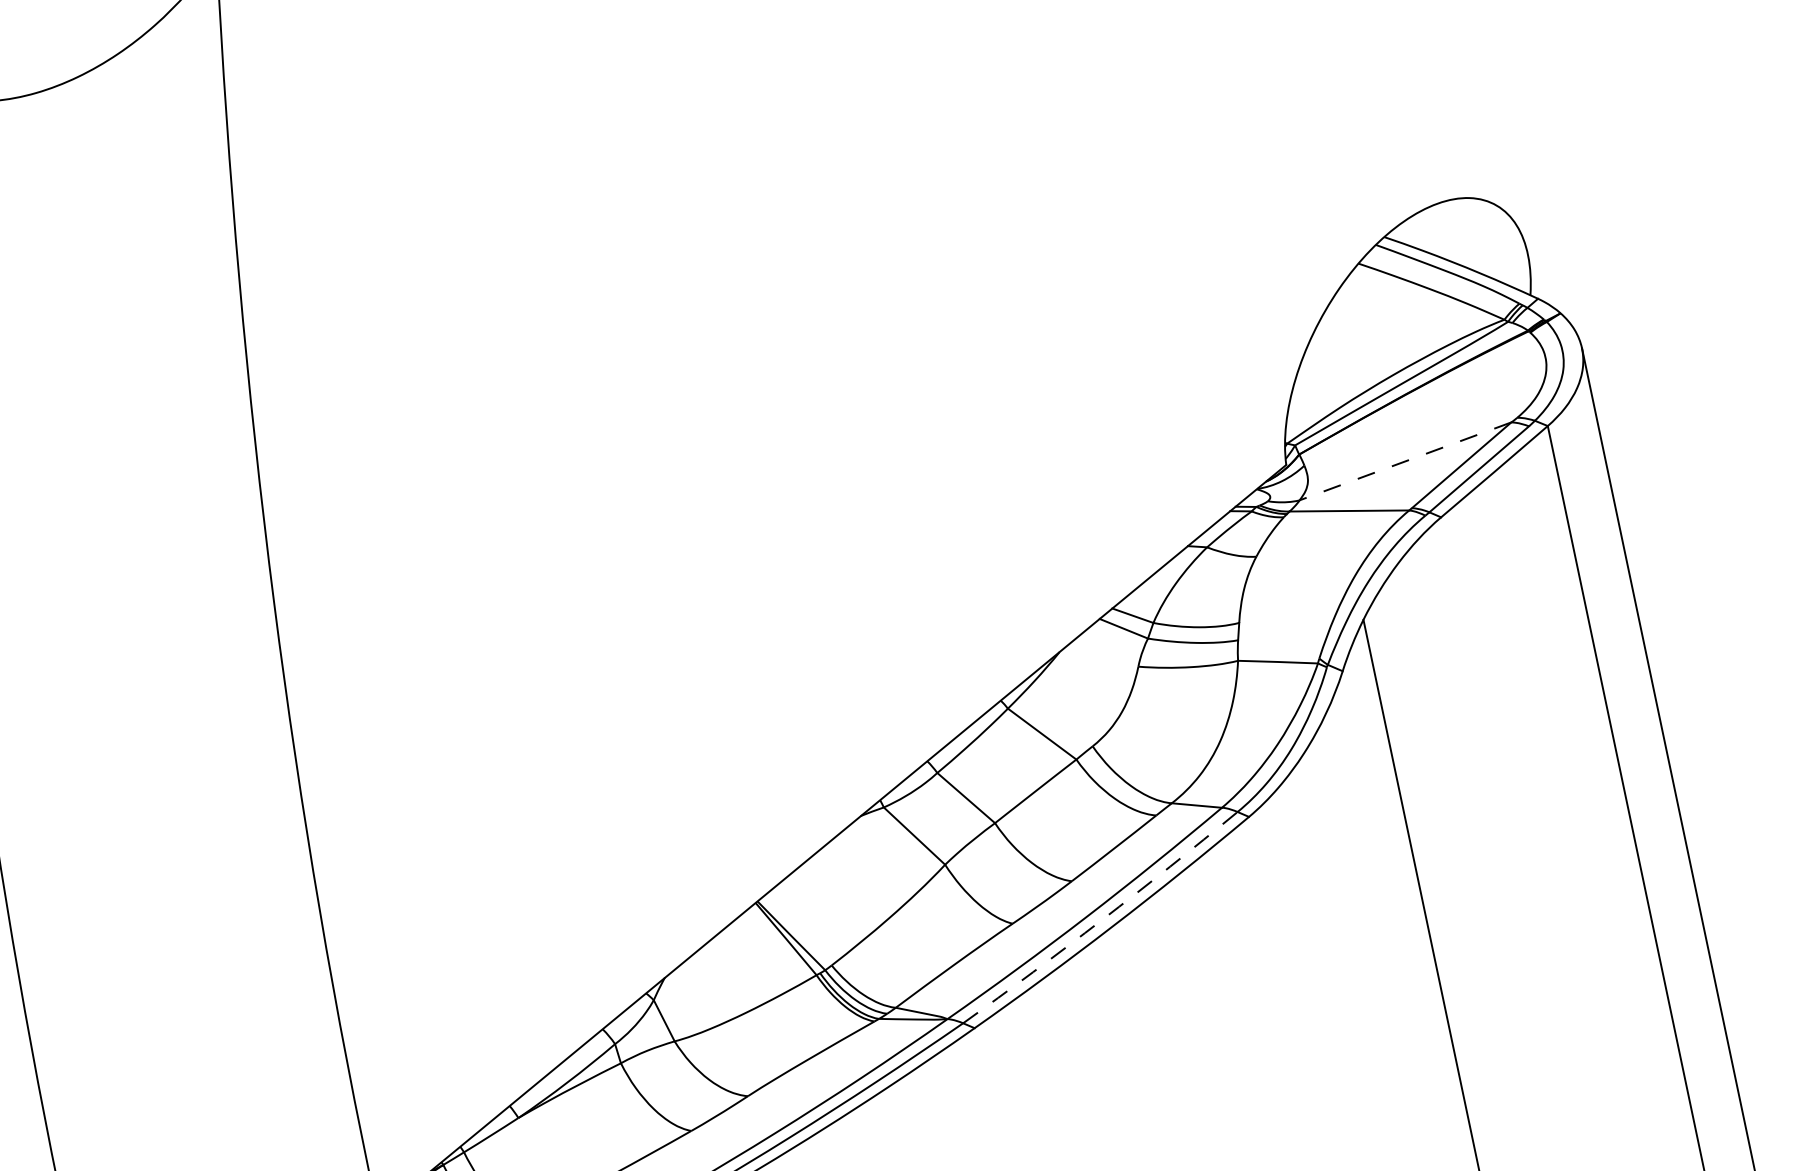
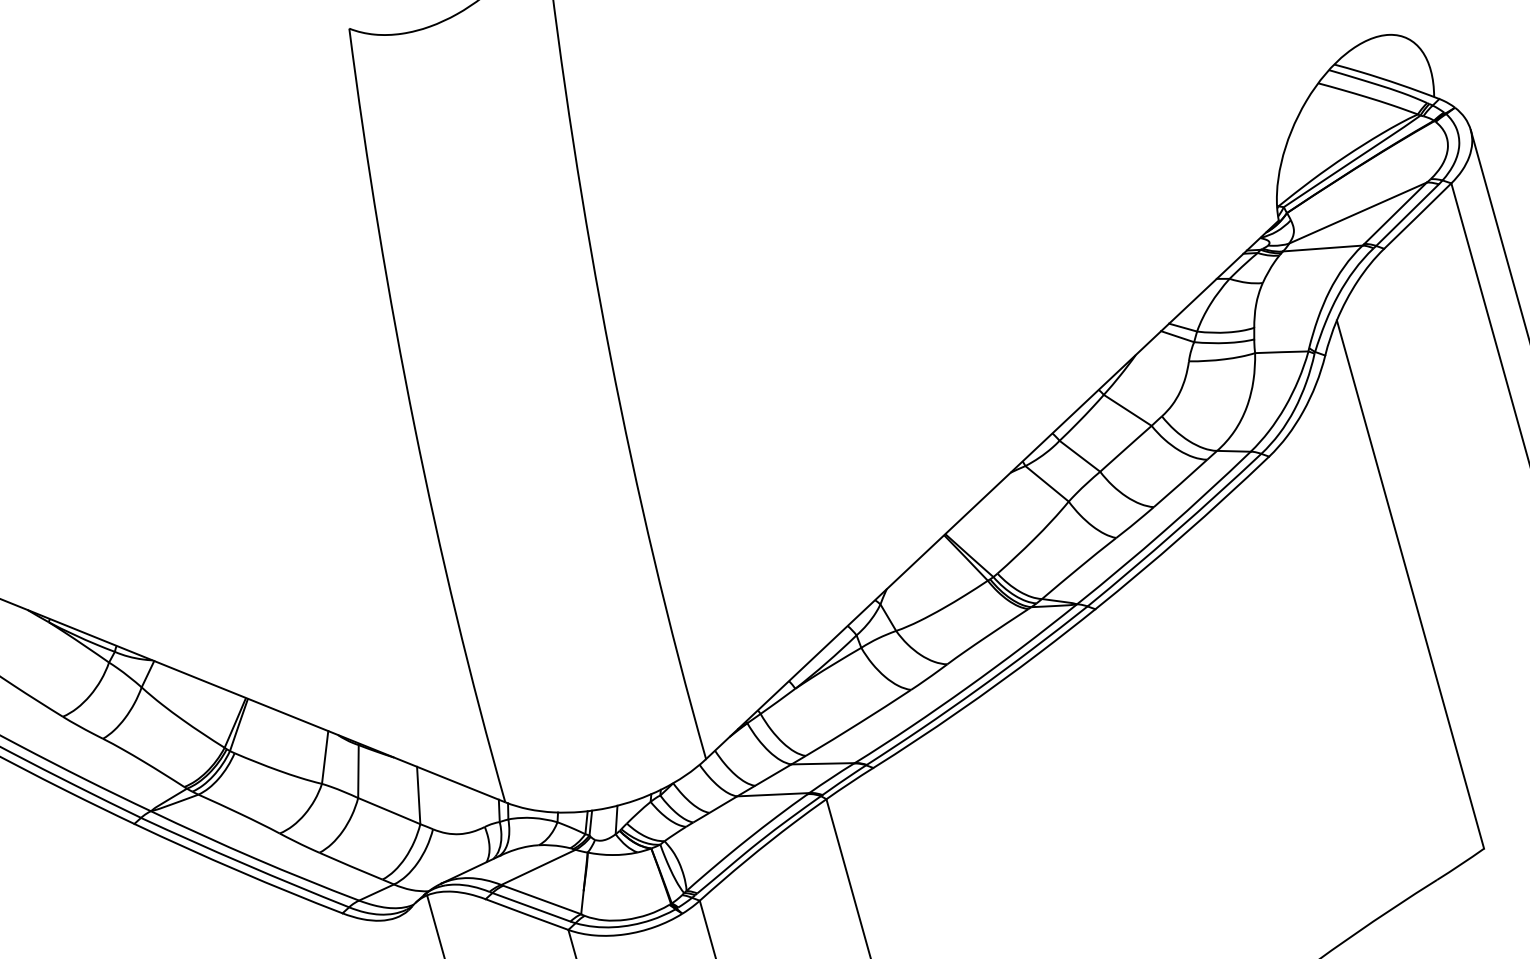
line: (1404, 461) -> (1357, 213), dashed -> solid
arc: (1101, 919) -> (1175, 531), dashed -> solid

